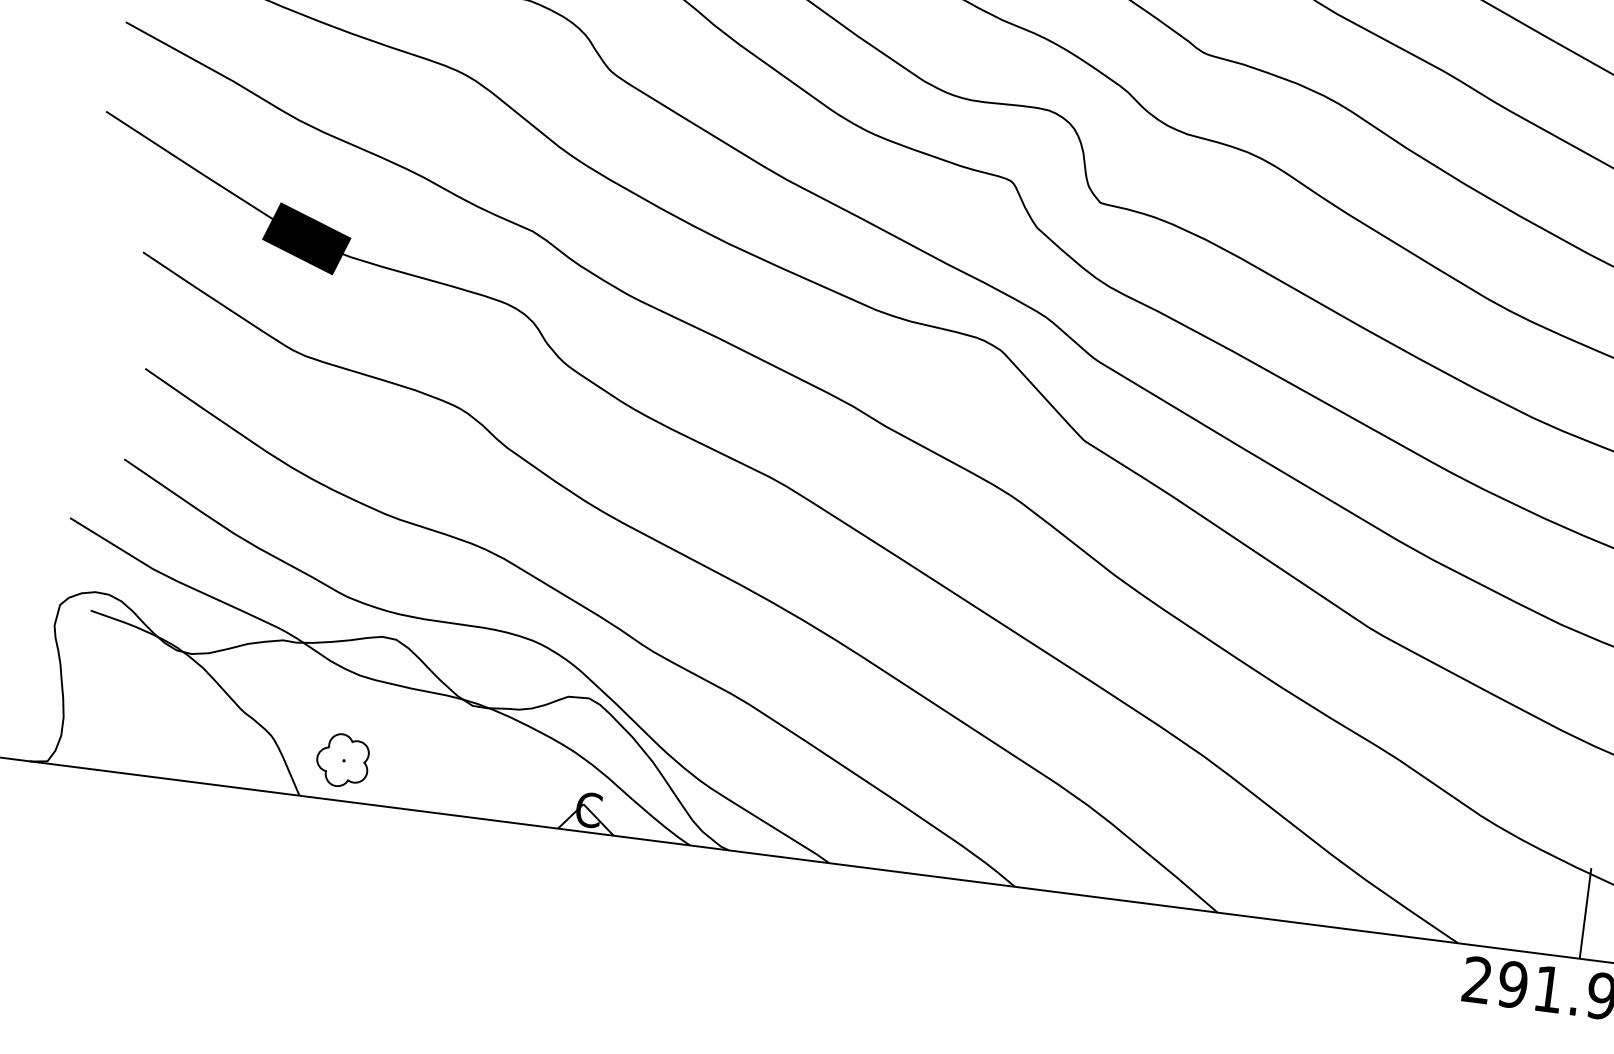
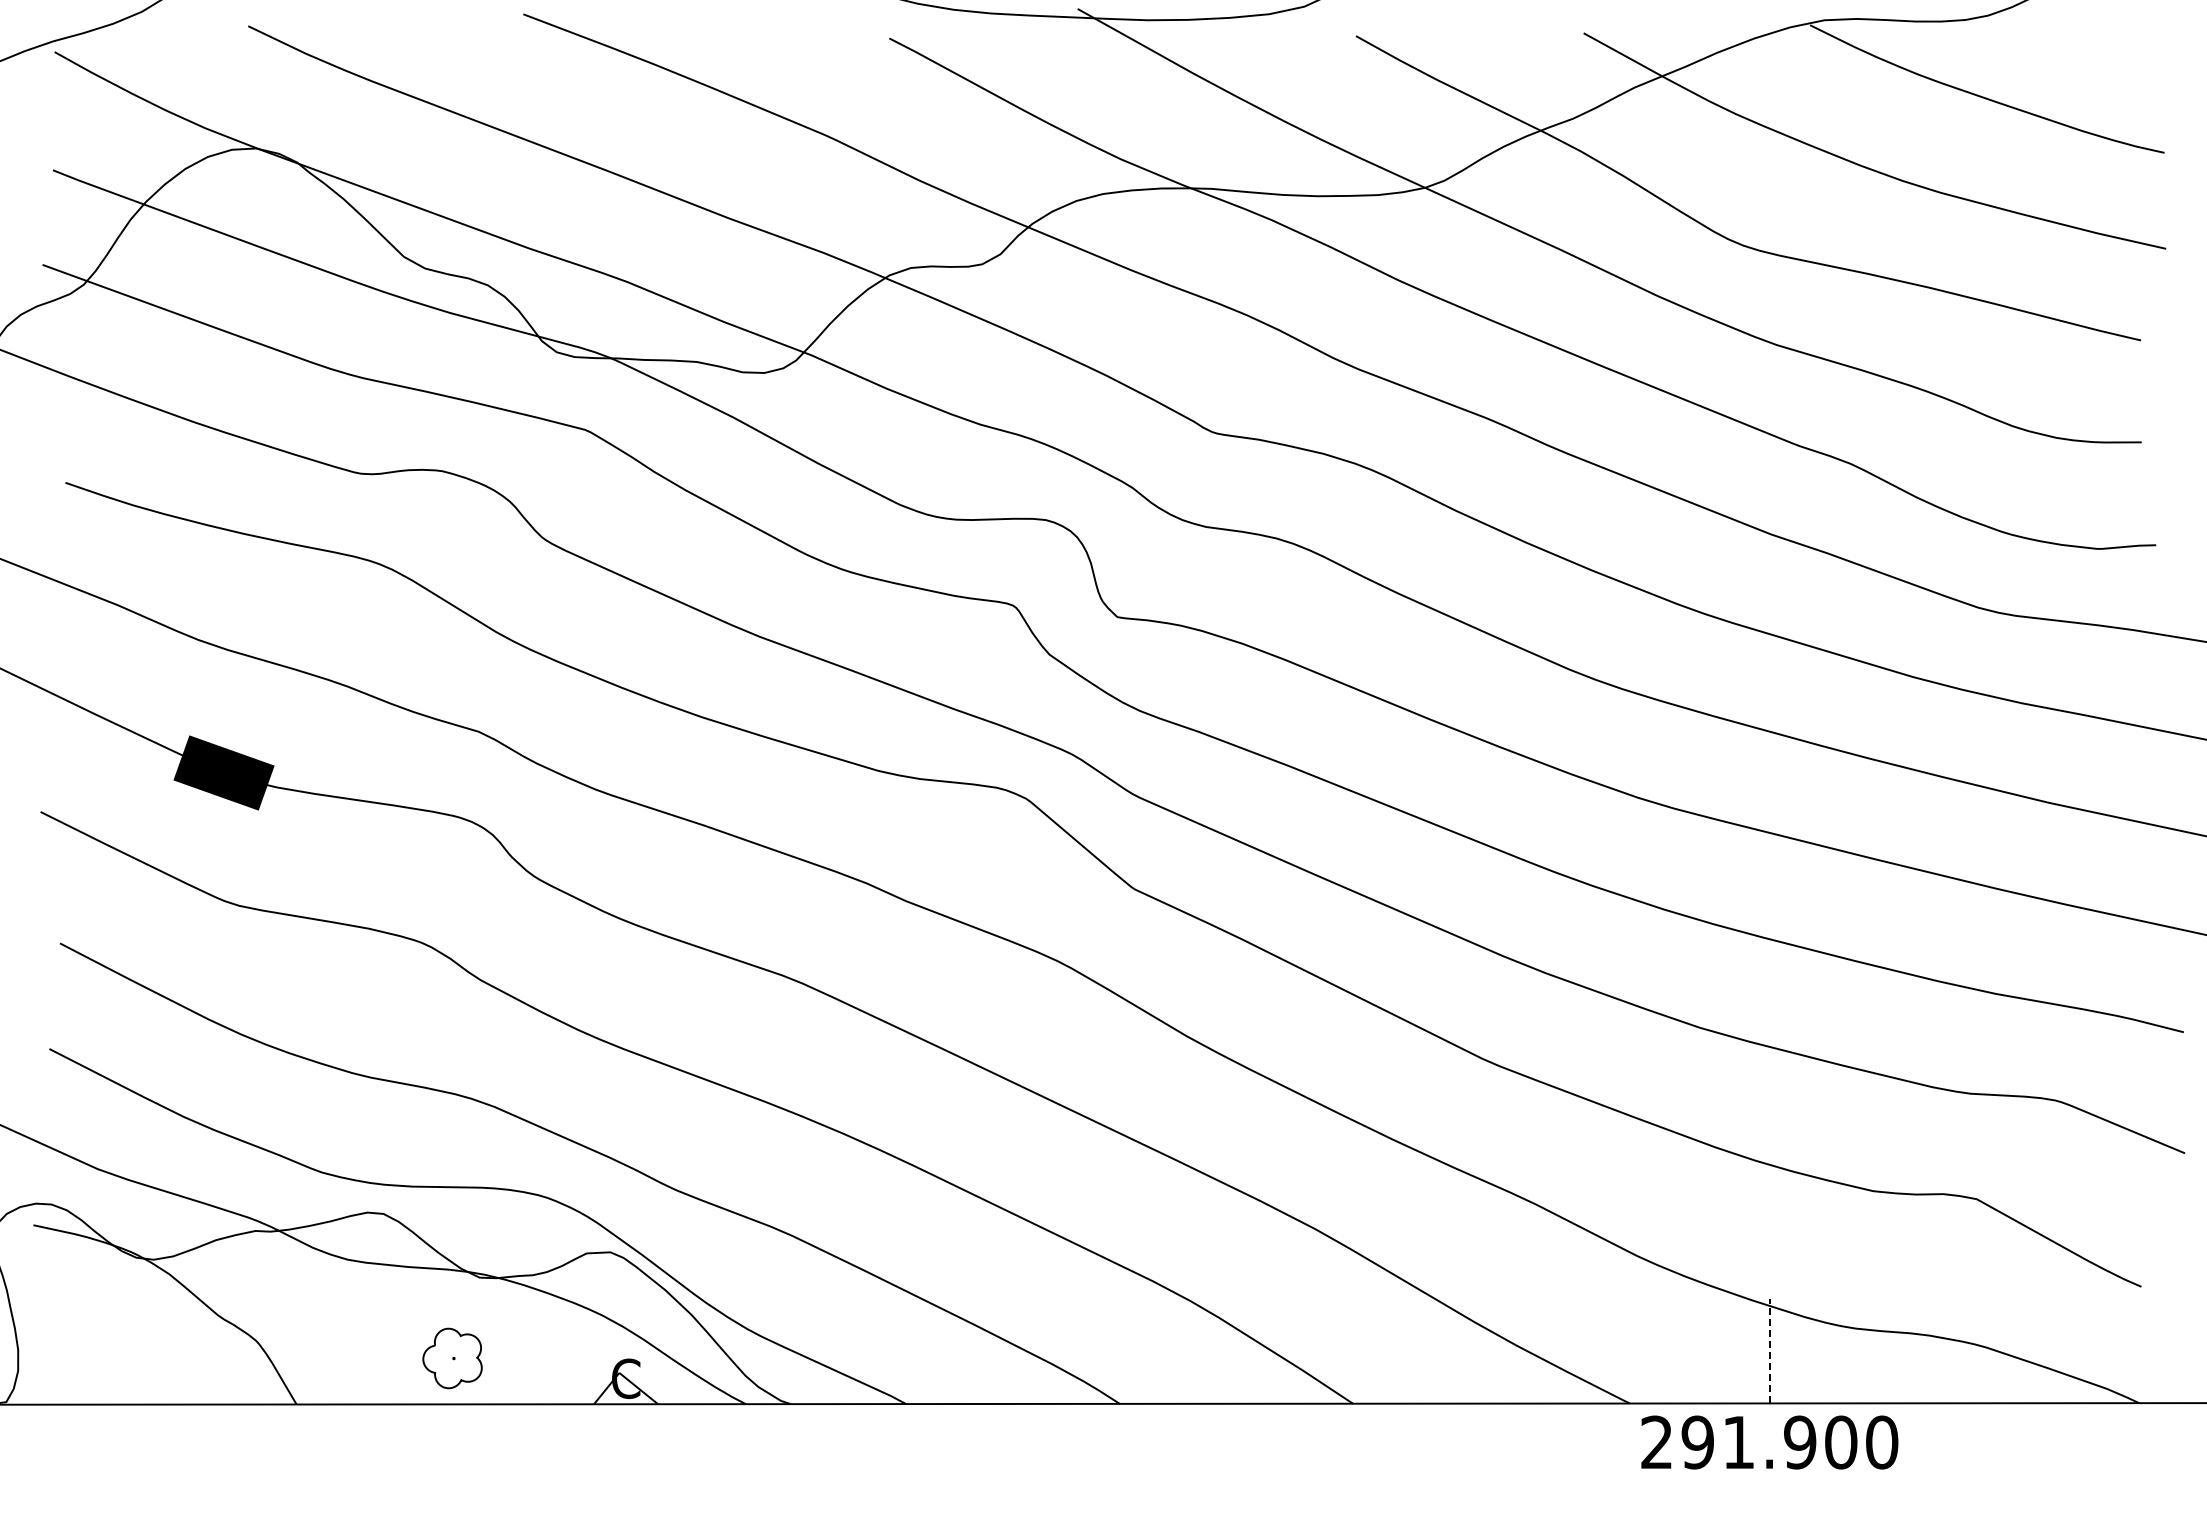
part: (342, 760) -> (452, 1358), moved
line: (1585, 912) -> (1769, 1350), solid -> dashed

